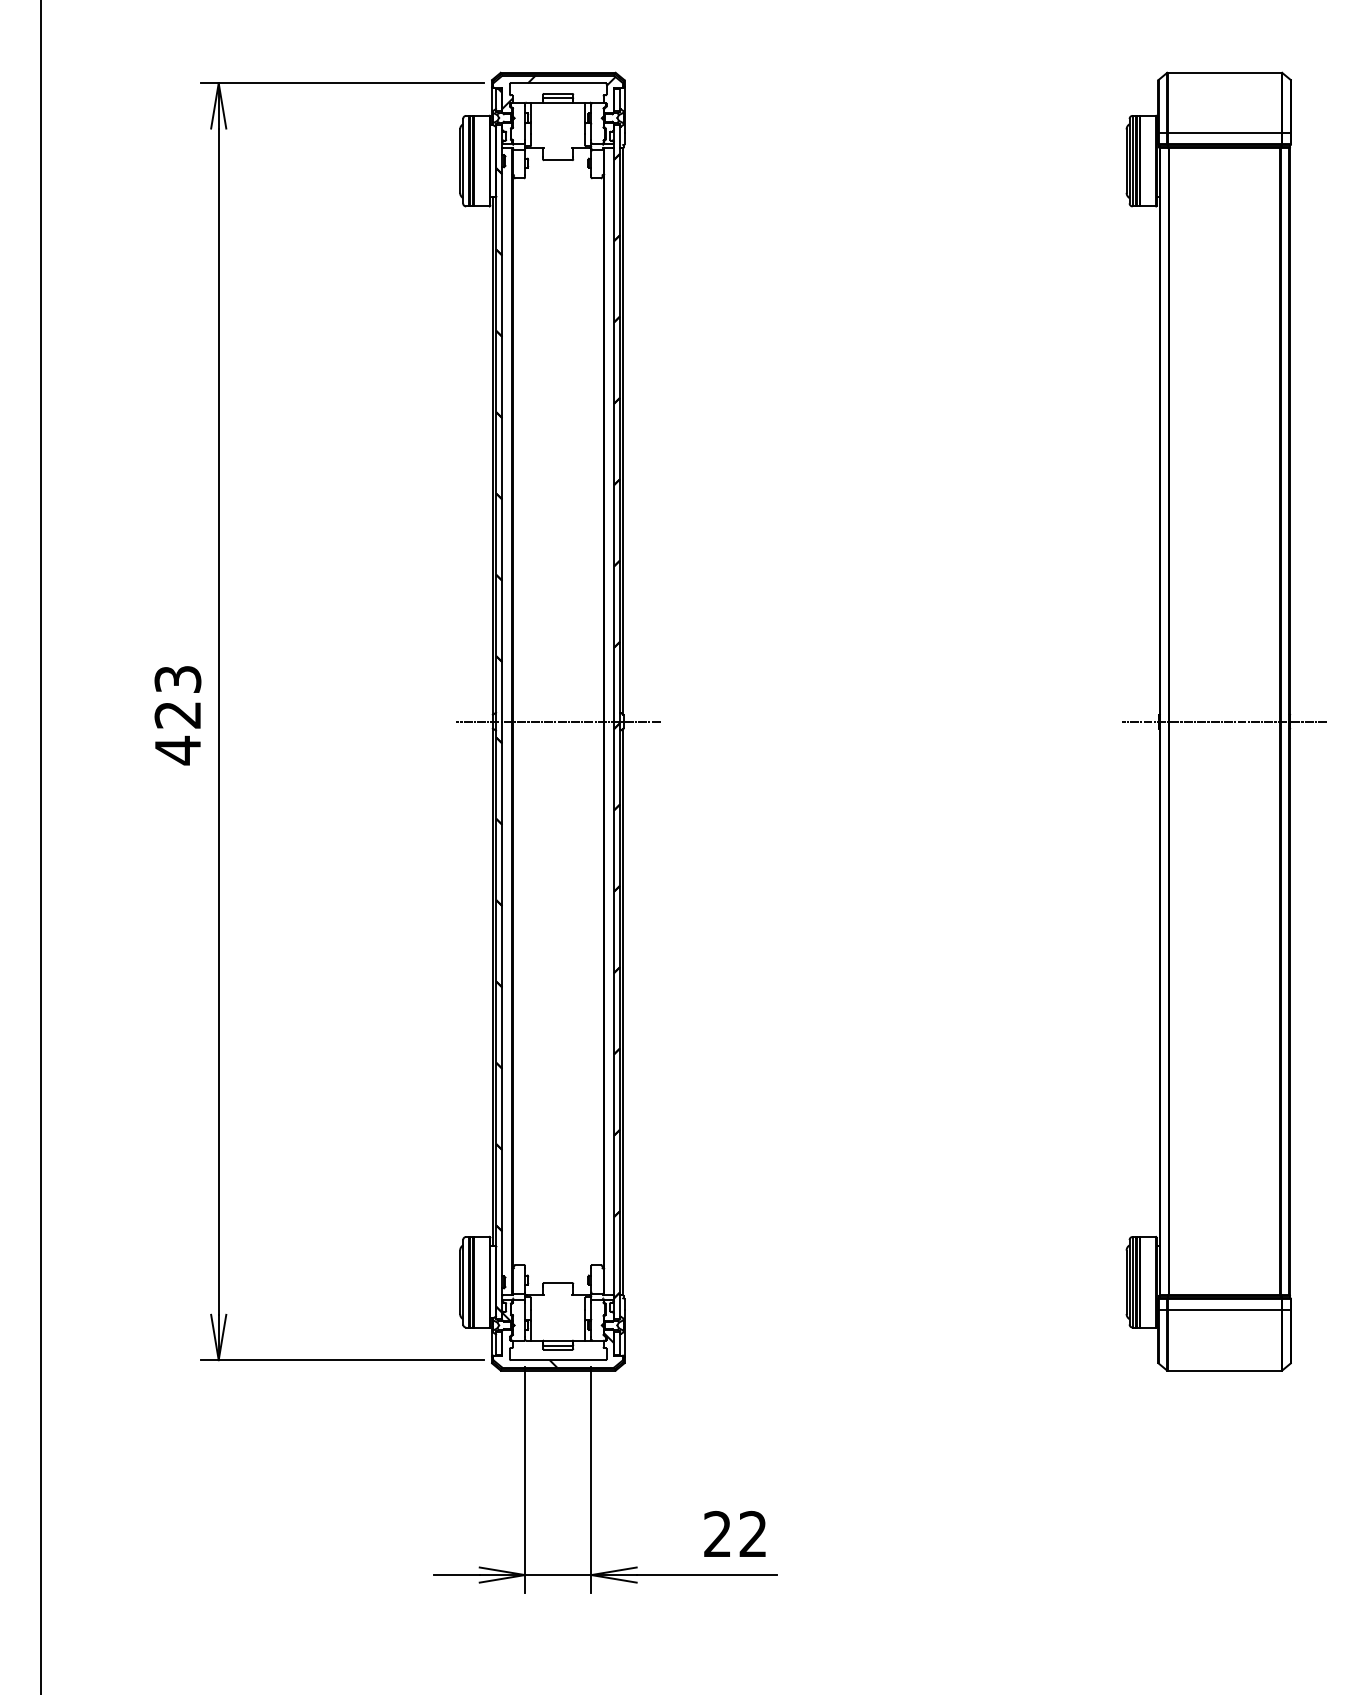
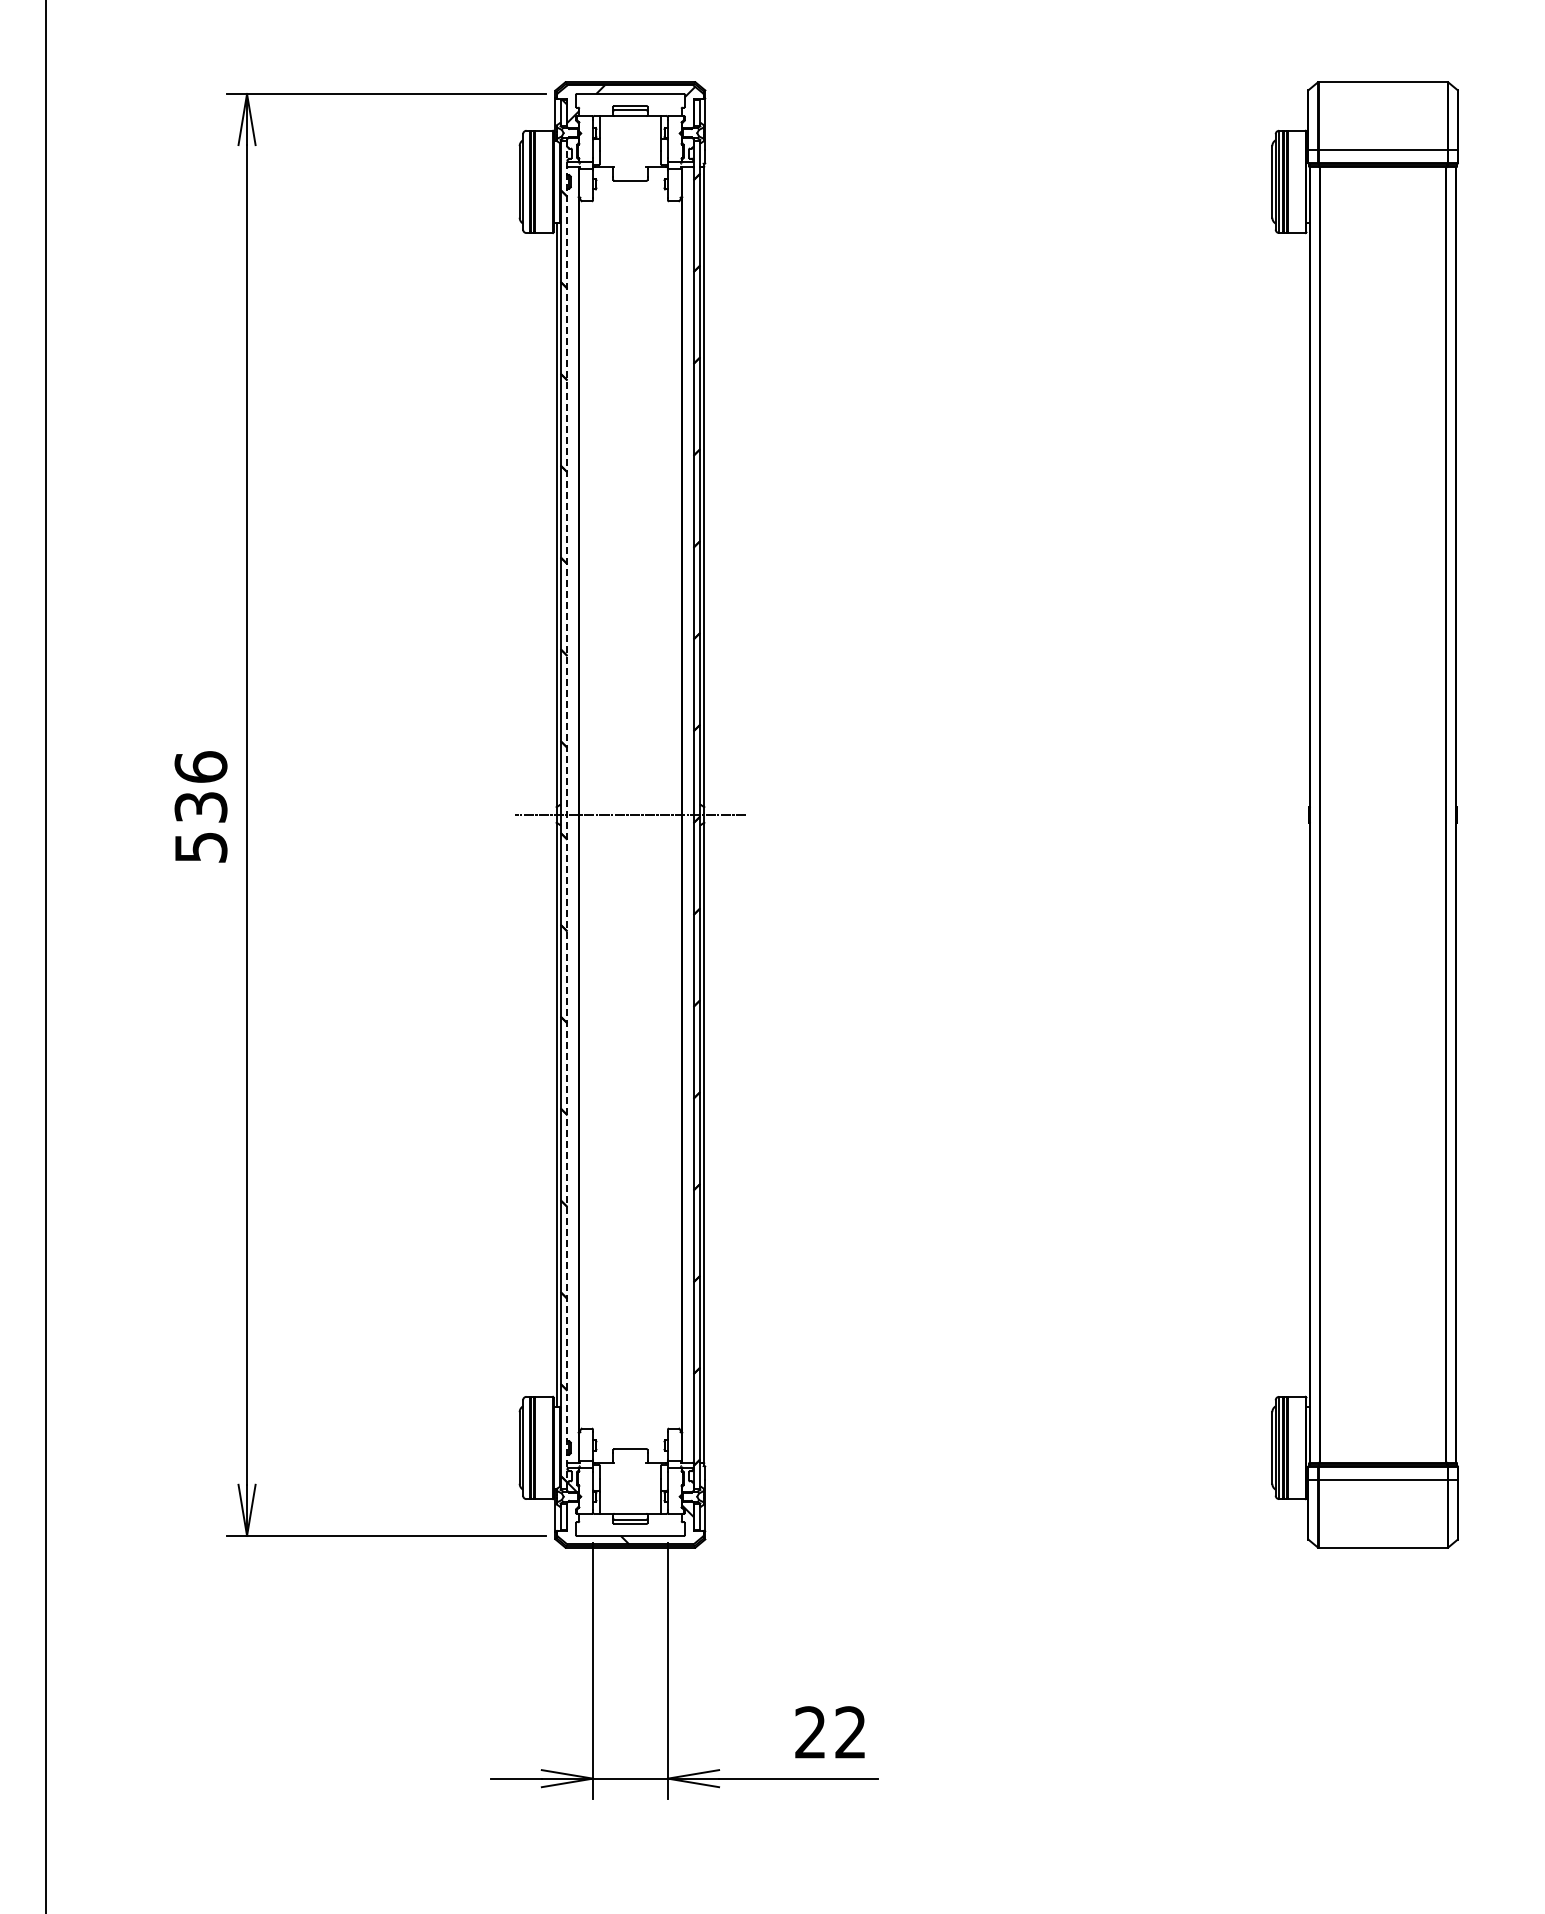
text: (177, 715) -> (200, 807), 423 -> 536
line: (502, 721) -> (567, 814), solid -> dashed
line: (1224, 721) -> (1382, 814), removed

